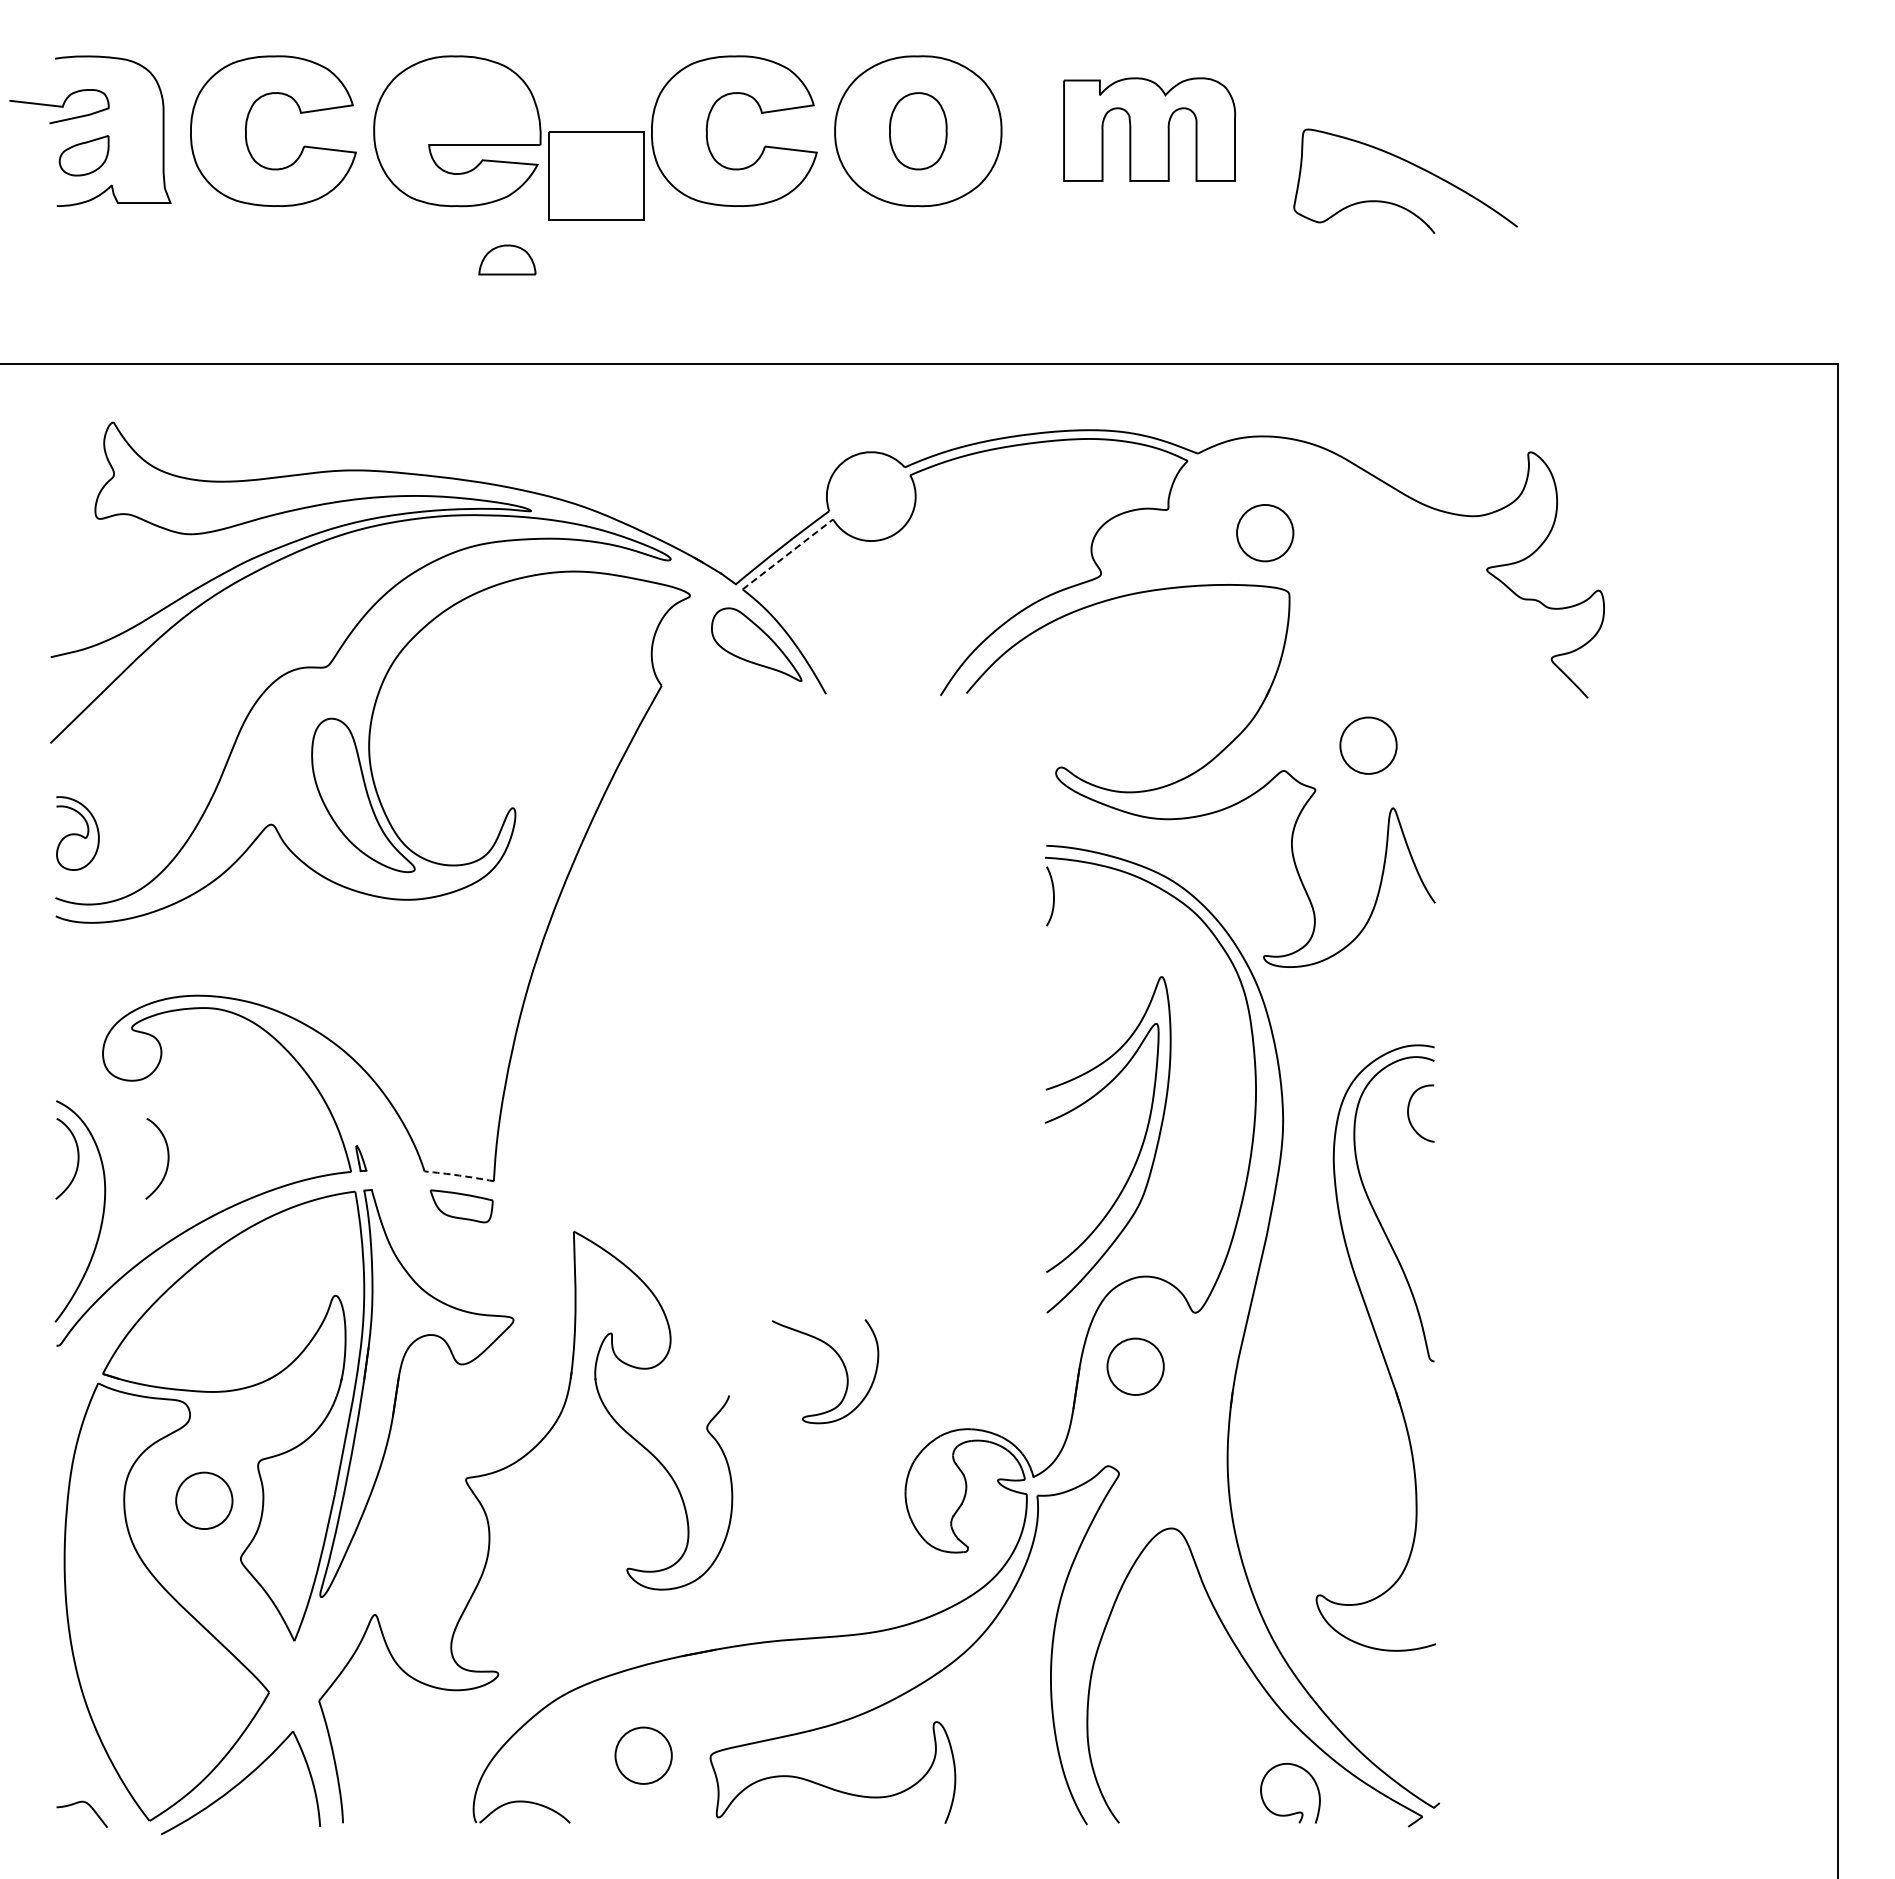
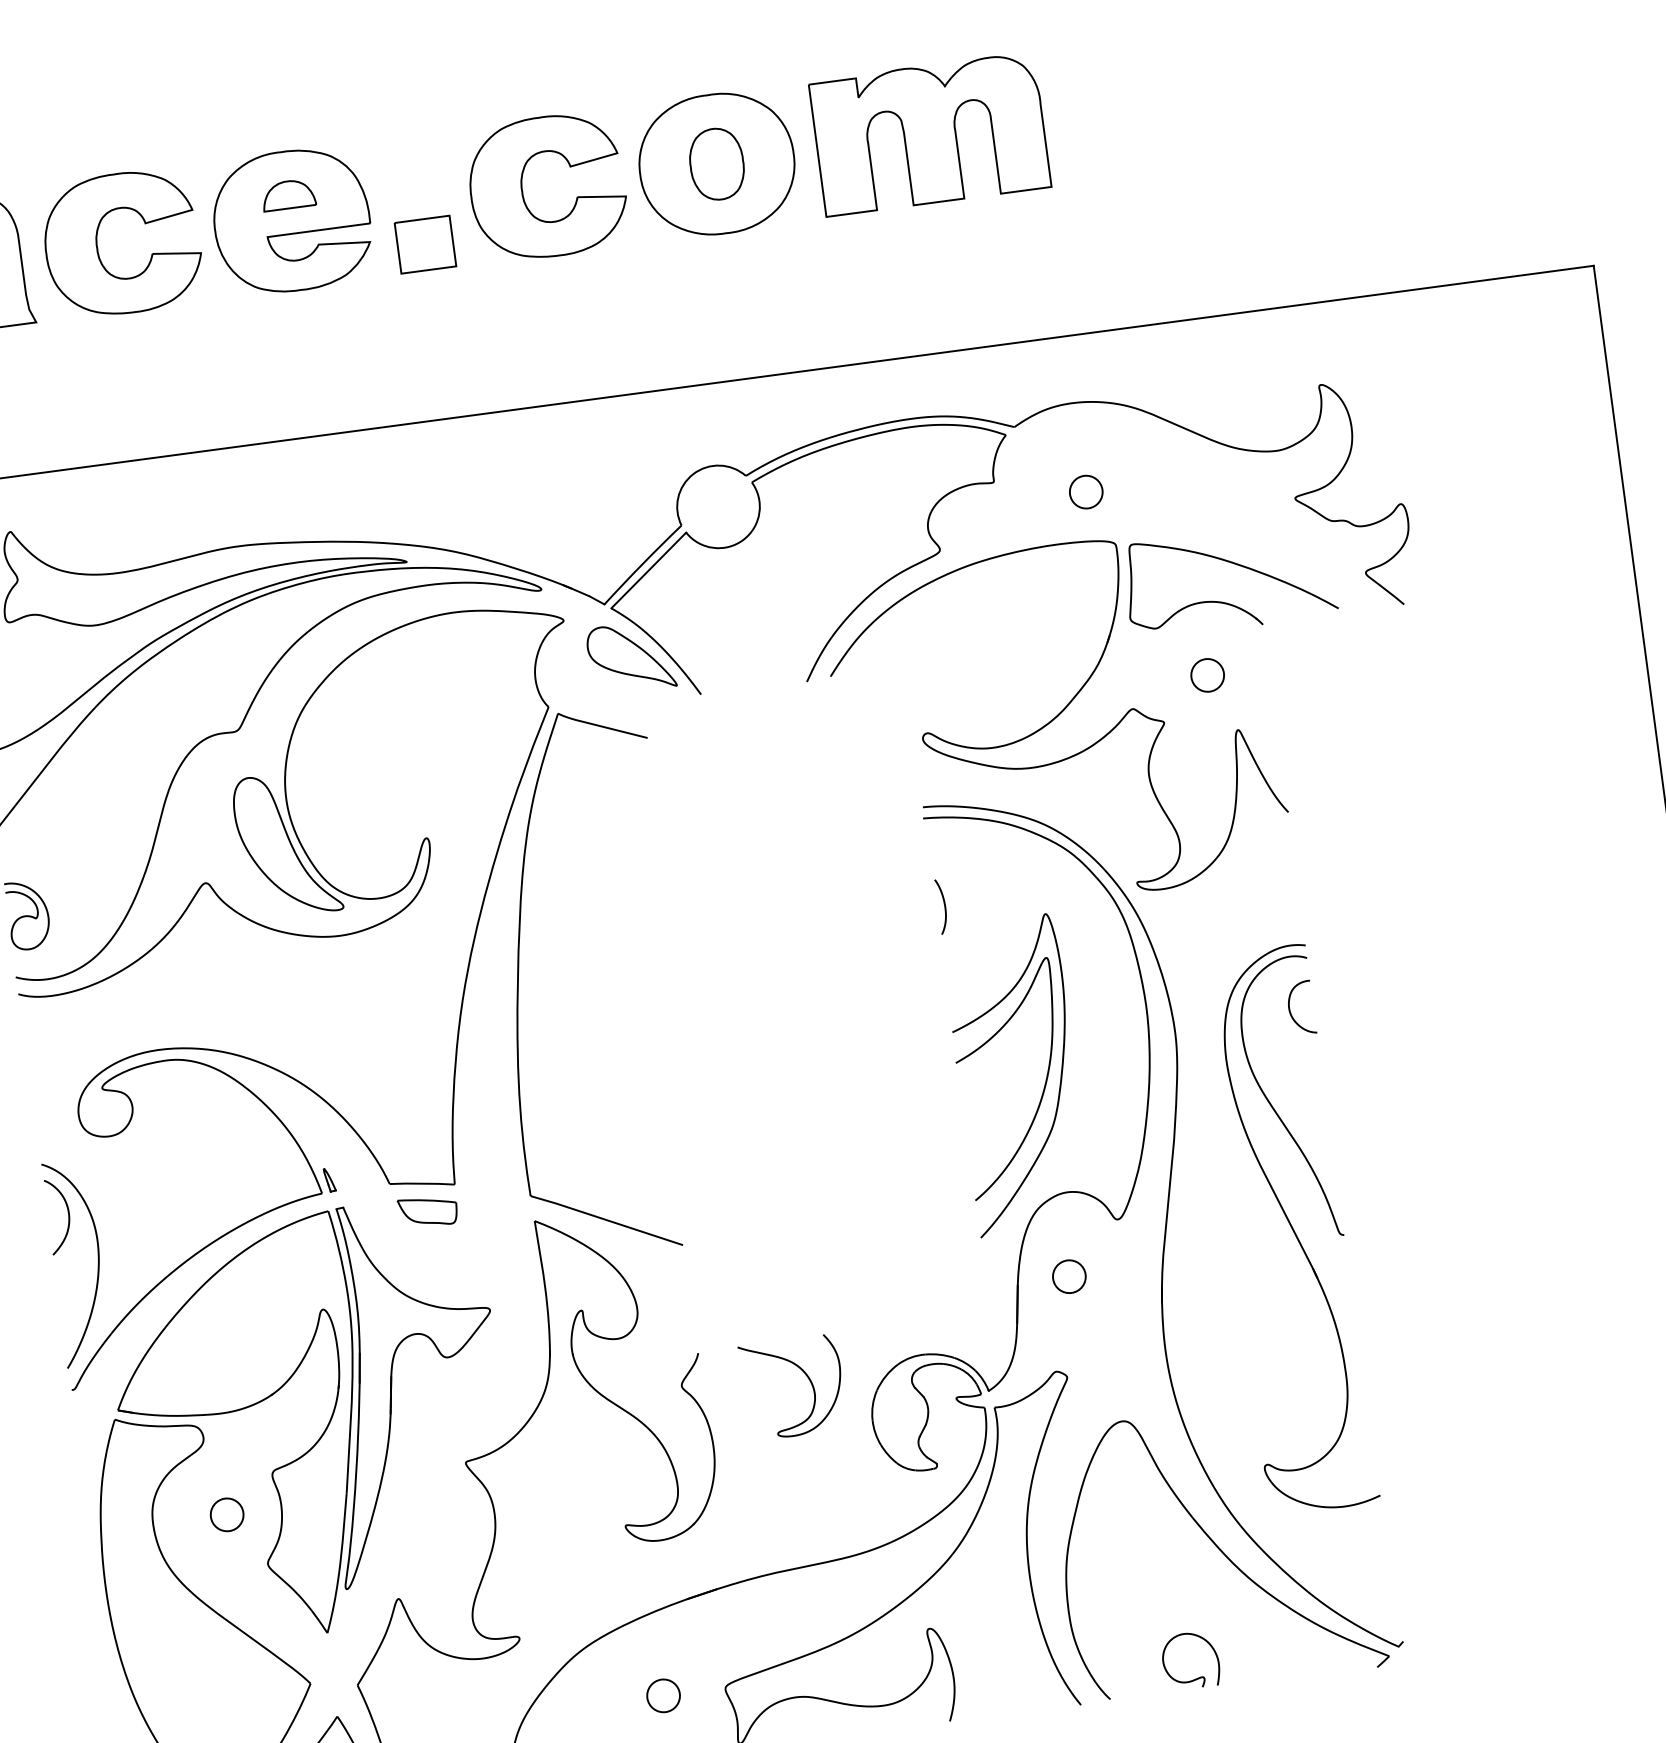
part: (1149, 129) -> (929, 134), size x1.43
part: (1413, 165) -> (1235, 564), moved
part: (596, 175) -> (425, 244), size x0.62
part: (507, 259) -> (288, 194), moved
circle: (1264, 532) -> (1085, 491), size x0.62
line: (788, 554) -> (649, 570), dashed -> solid
circle: (1368, 745) -> (1207, 675), size x0.62
curve: (1053, 896) -> (944, 906), moved
part: (591, 972) -> (519, 980), added
curve: (167, 1158) -> (151, 1203), removed
arc: (459, 1175) -> (422, 1183), dashed -> solid
curve: (840, 1360) -> (805, 1375), moved
circle: (1135, 1366) -> (1069, 1276), size x0.62
circle: (203, 1500) -> (226, 1514), size x0.62
circle: (643, 1755) -> (663, 1695), size x0.62
curve: (1294, 1812) -> (1196, 1677), moved

